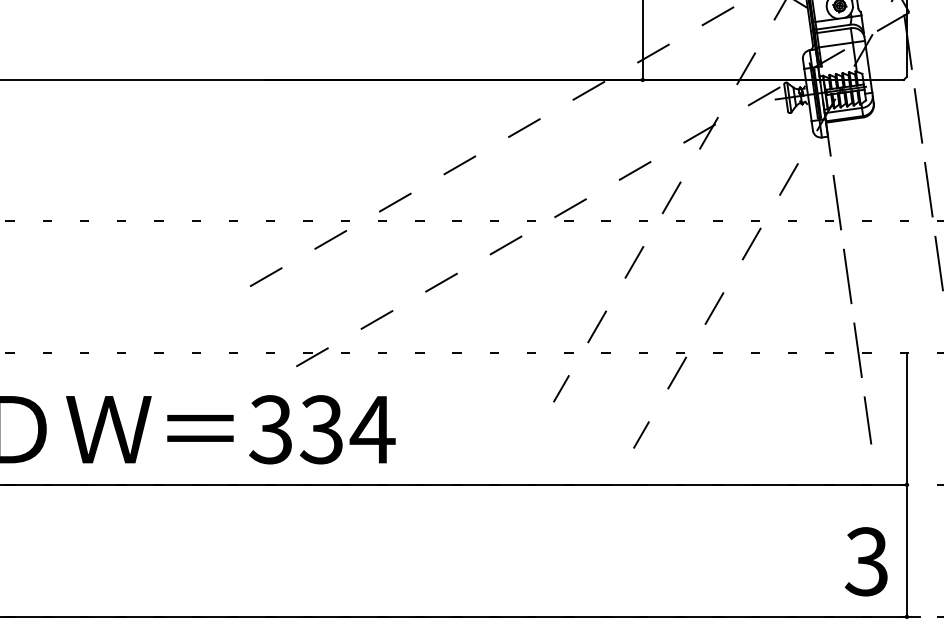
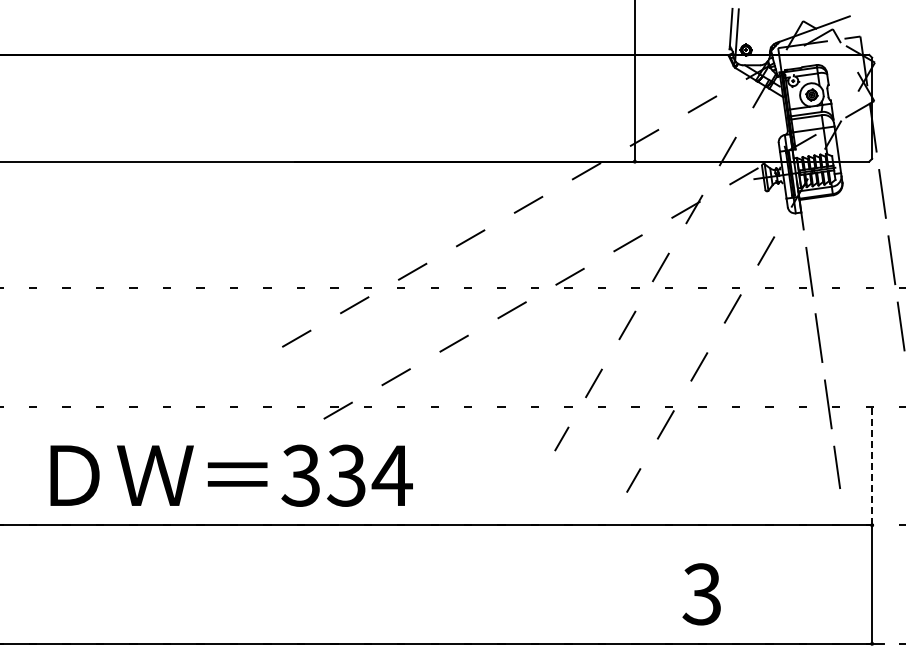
line: (907, 418) -> (872, 465), solid -> dashed
text: (866, 561) -> (701, 594), moved

